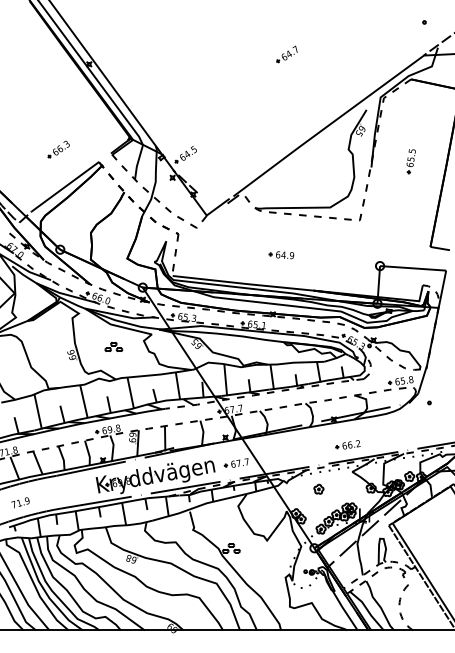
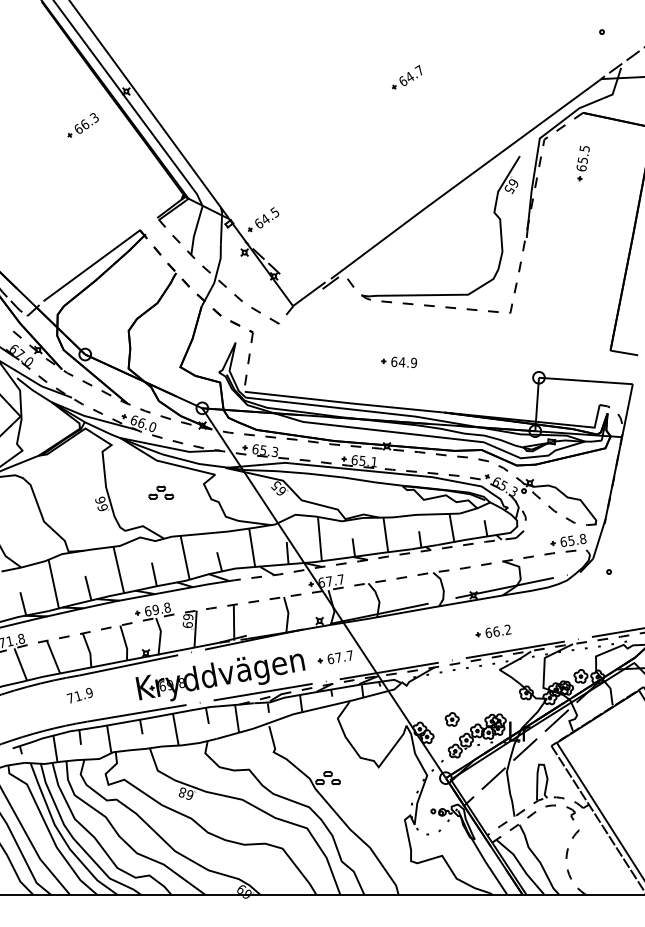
part: (58, 149) -> (82, 125), moved
part: (410, 161) -> (582, 163), moved
part: (318, 489) -> (451, 719), moved
text: (20, 502) -> (79, 695), moved

